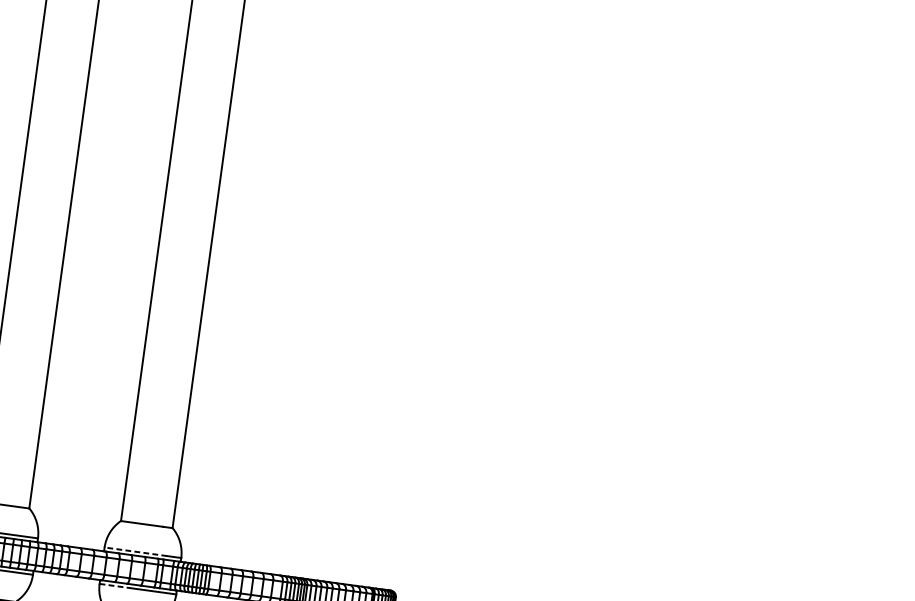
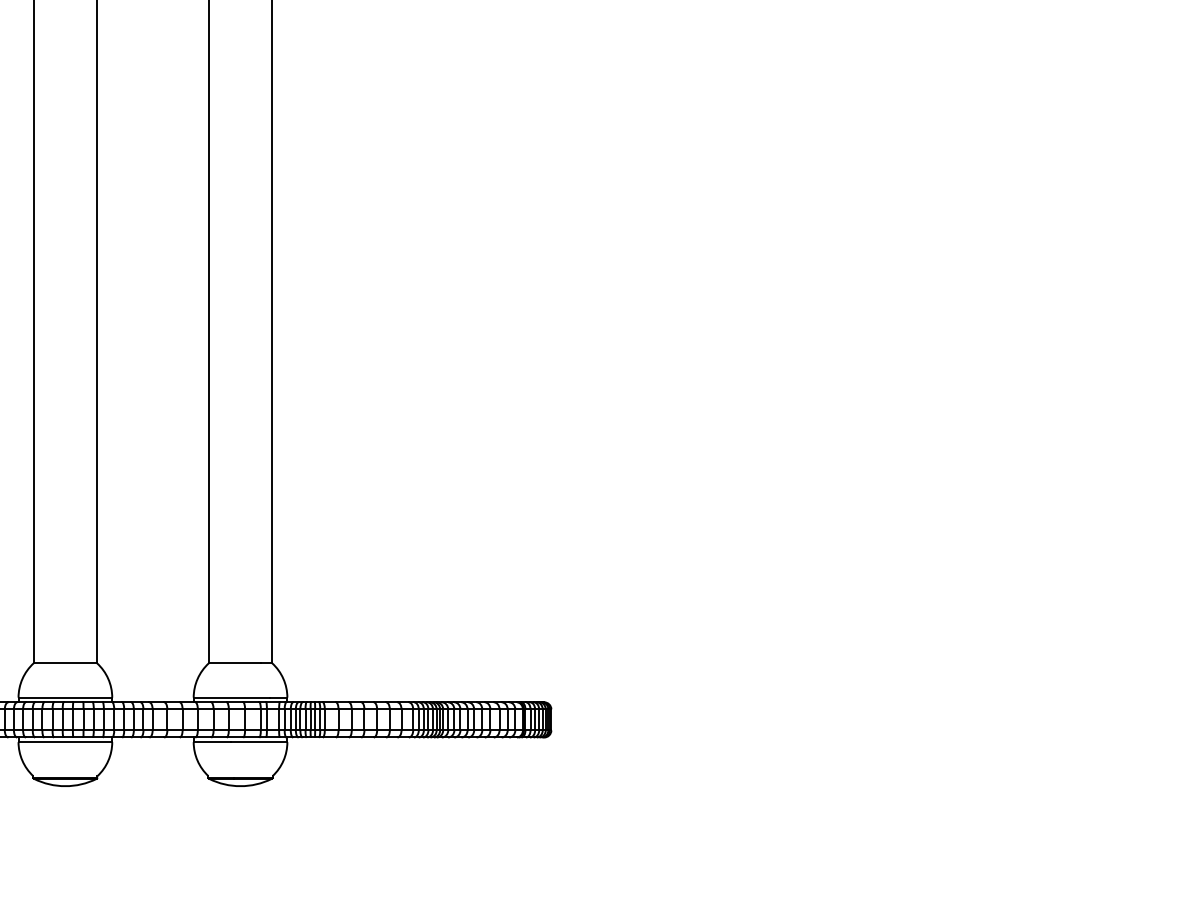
line: (135, 551) -> (231, 697), dashed -> solid
line: (114, 586) -> (212, 742), dashed -> solid

